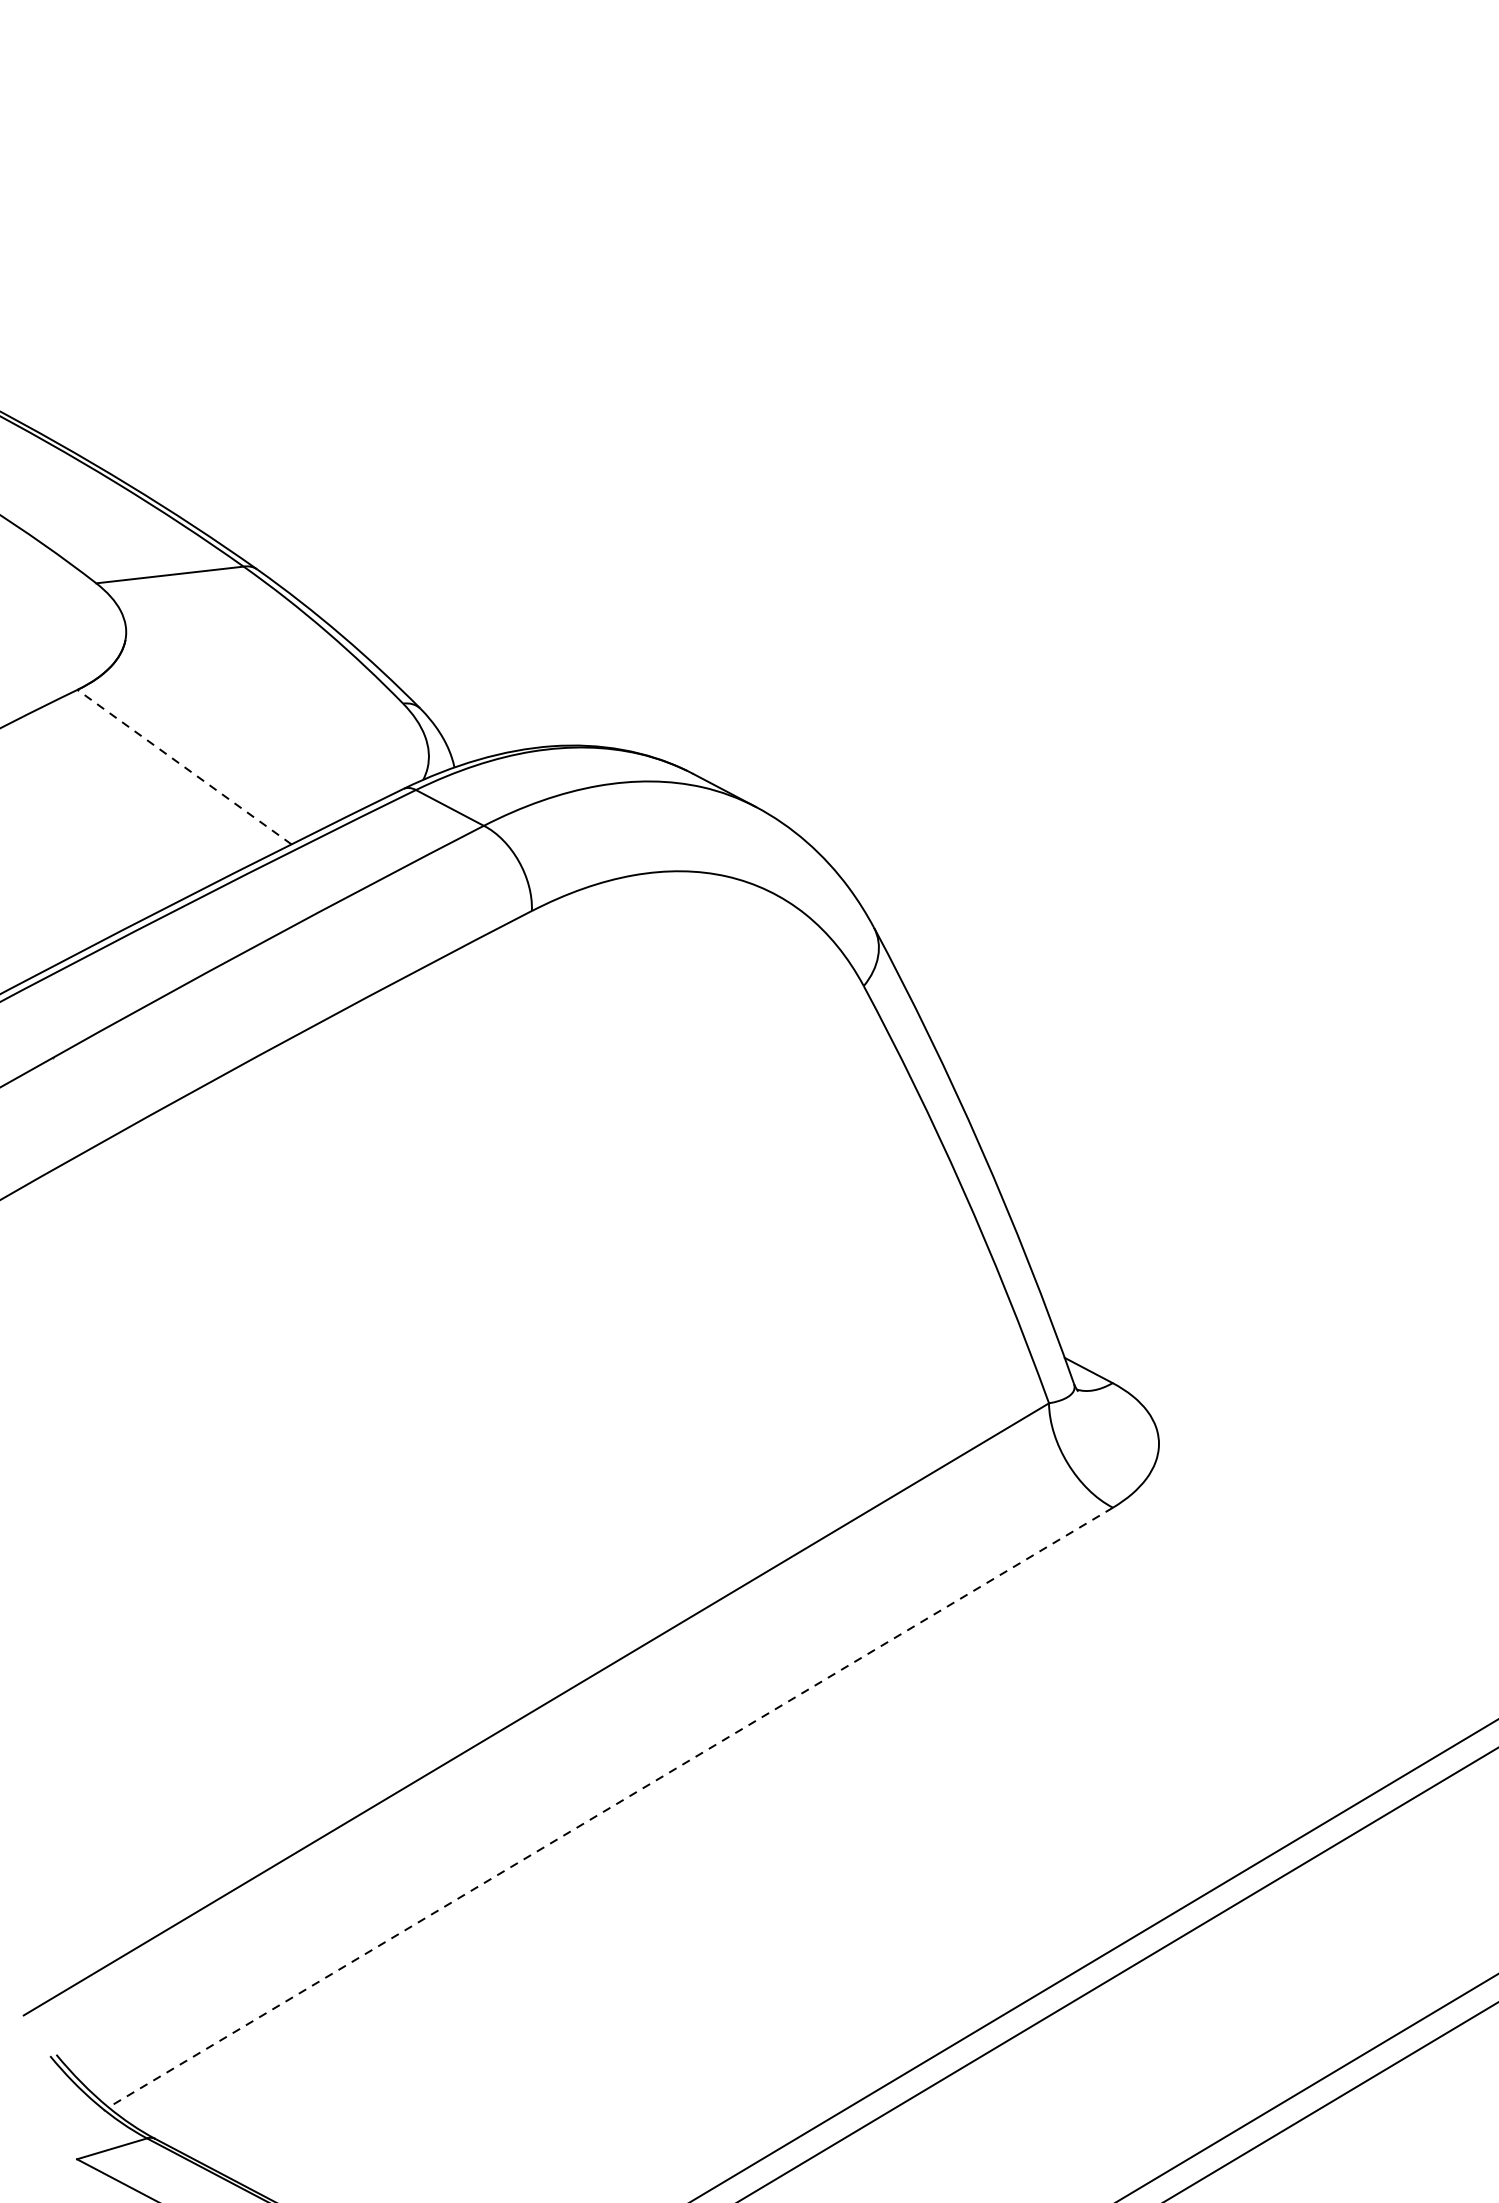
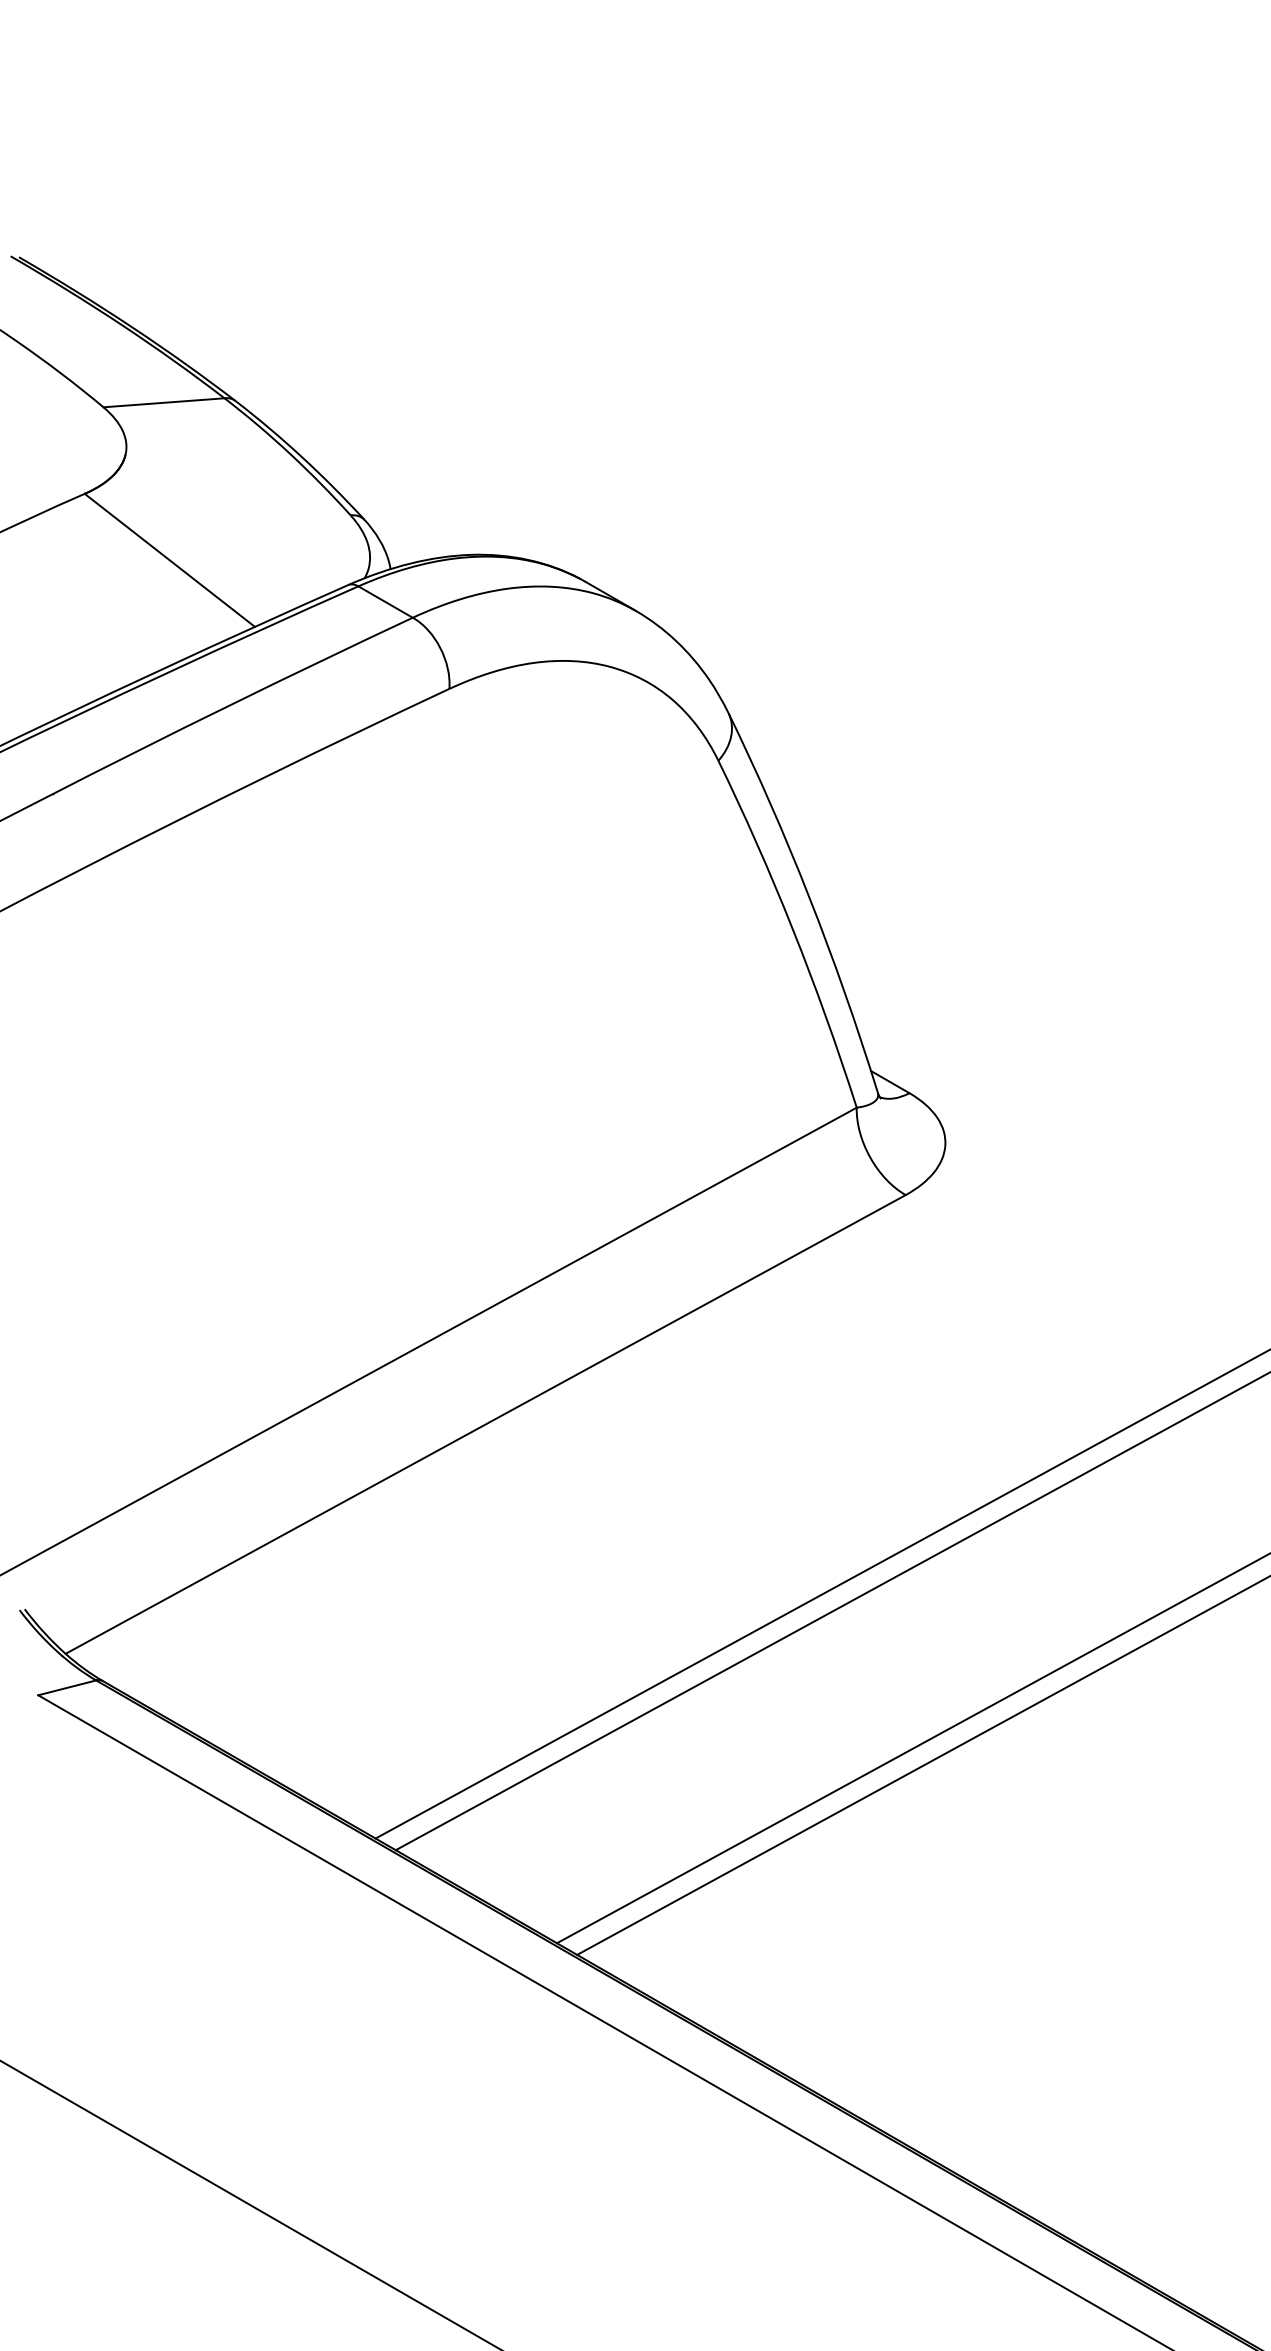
line: (184, 767) -> (169, 560), dashed -> solid
line: (610, 1807) -> (485, 1424), dashed -> solid

